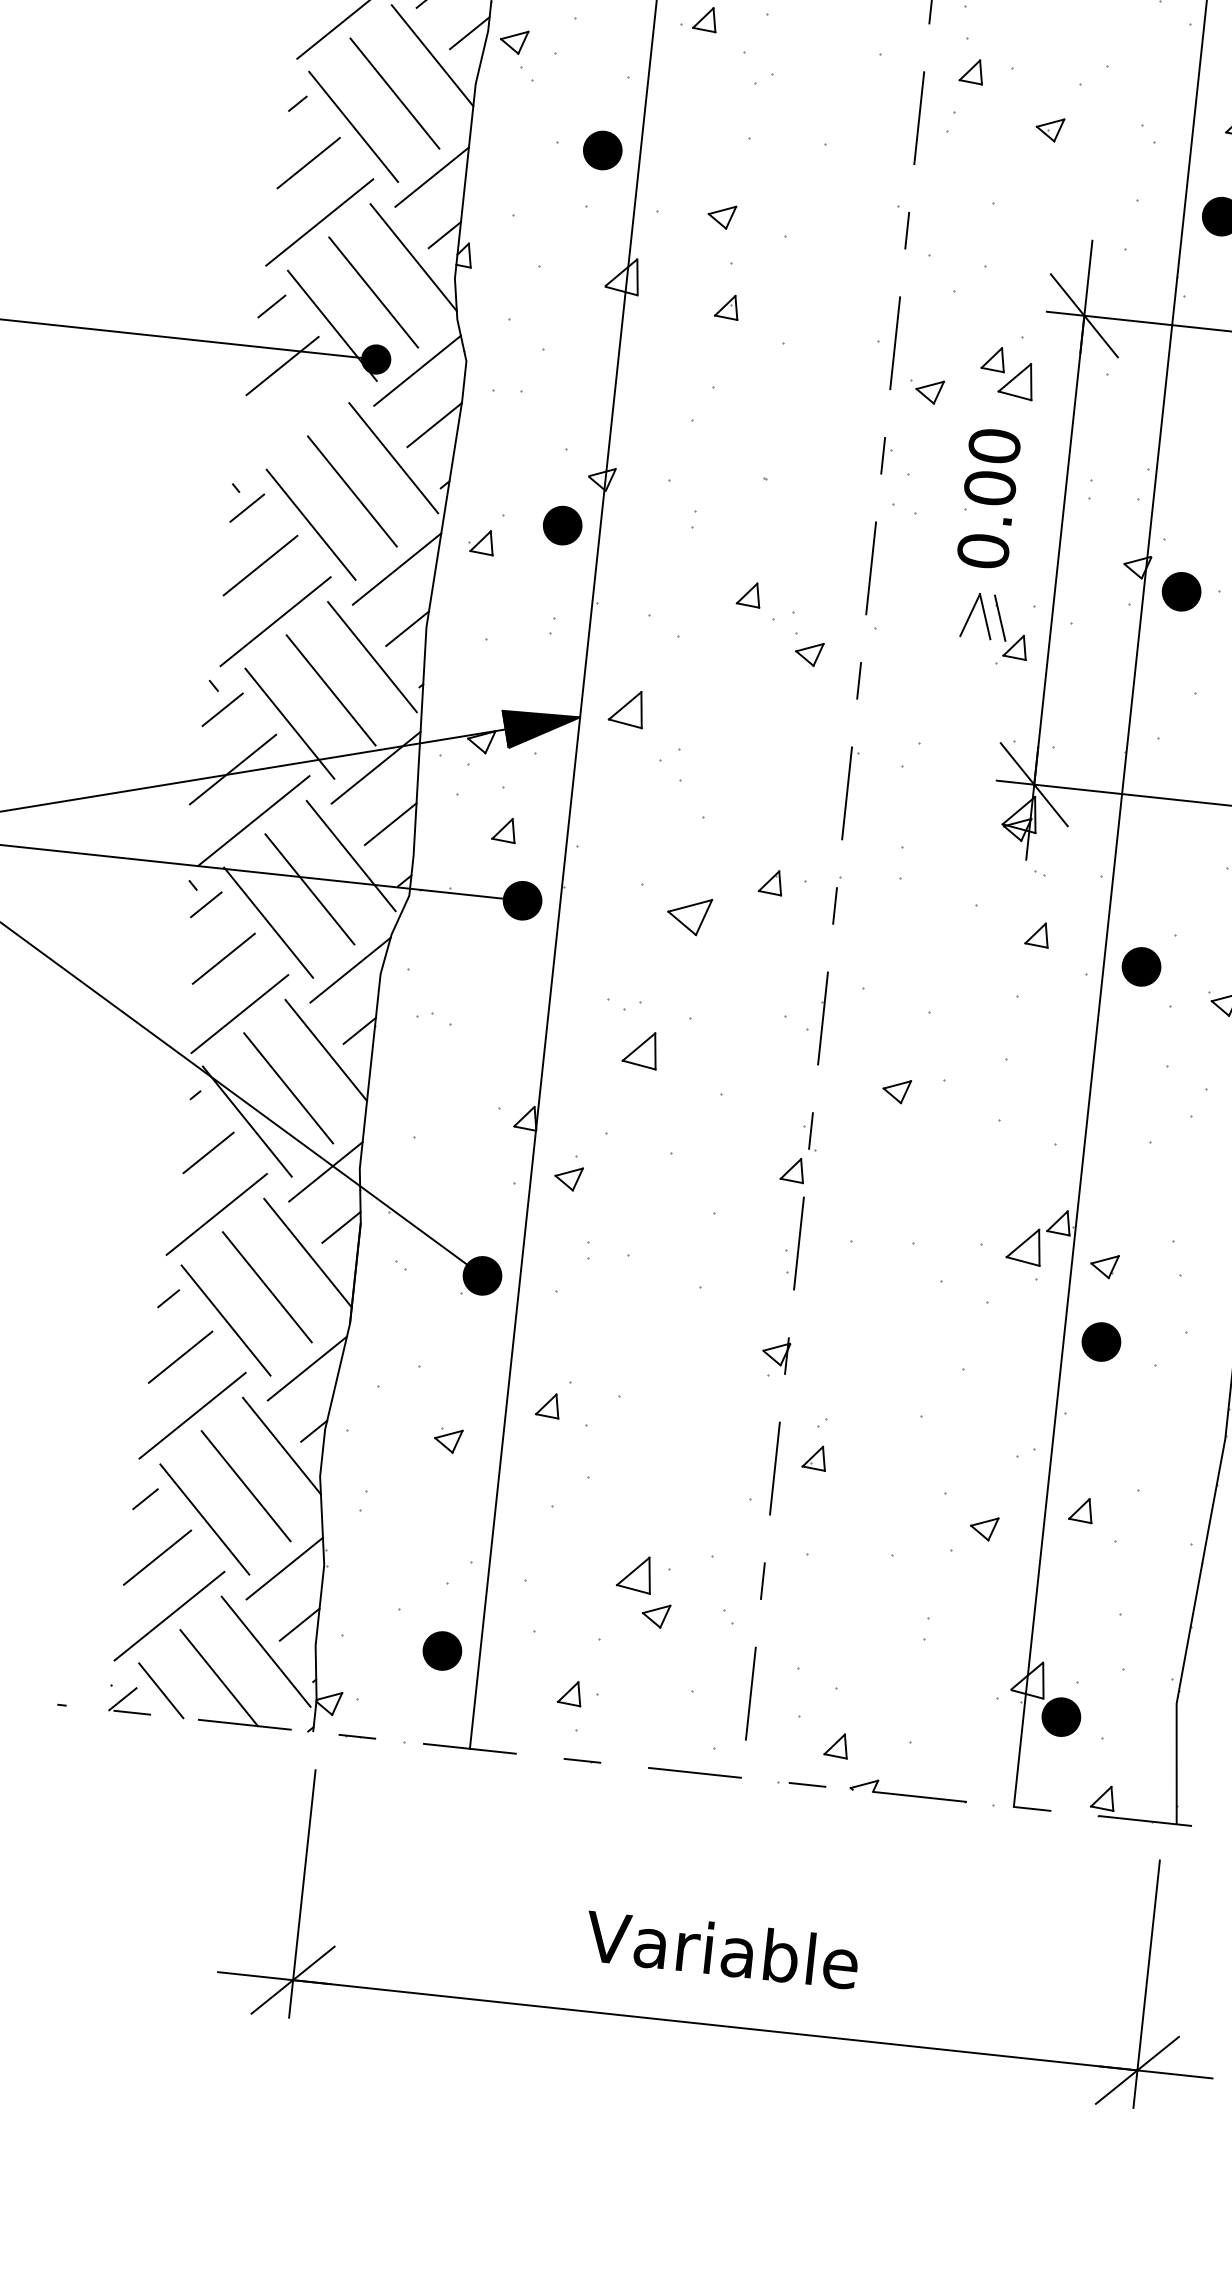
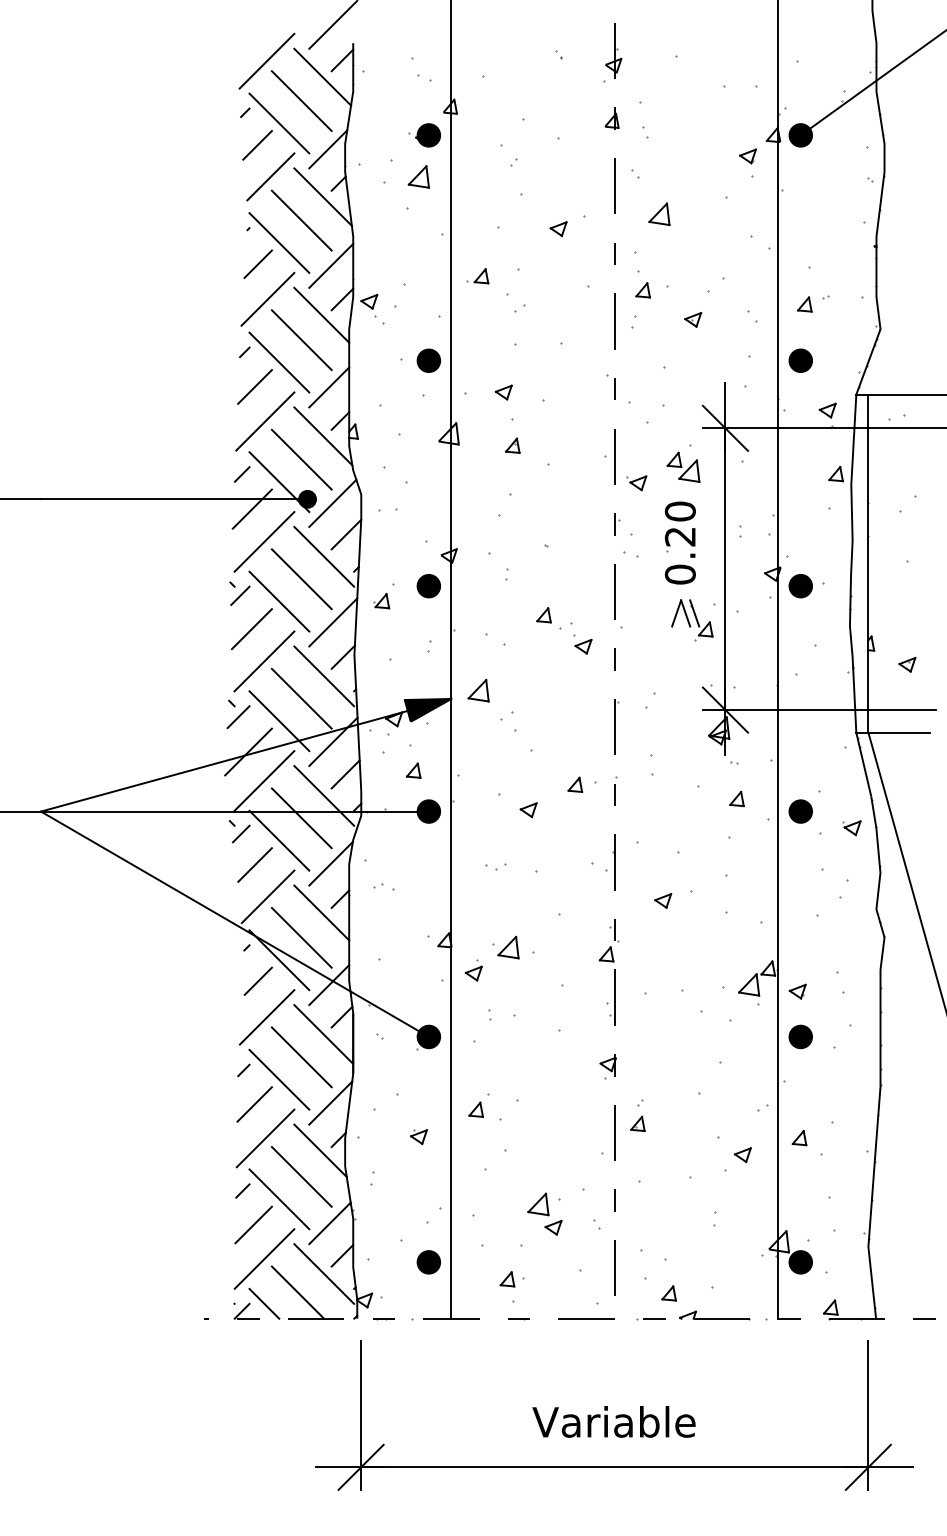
line: (297, 422) -> (264, 541), added
text: (988, 487) -> (679, 536), 0.00 -> 0.20
part: (688, 916) -> (528, 810), size x0.62
part: (640, 1049) -> (508, 947), moved

